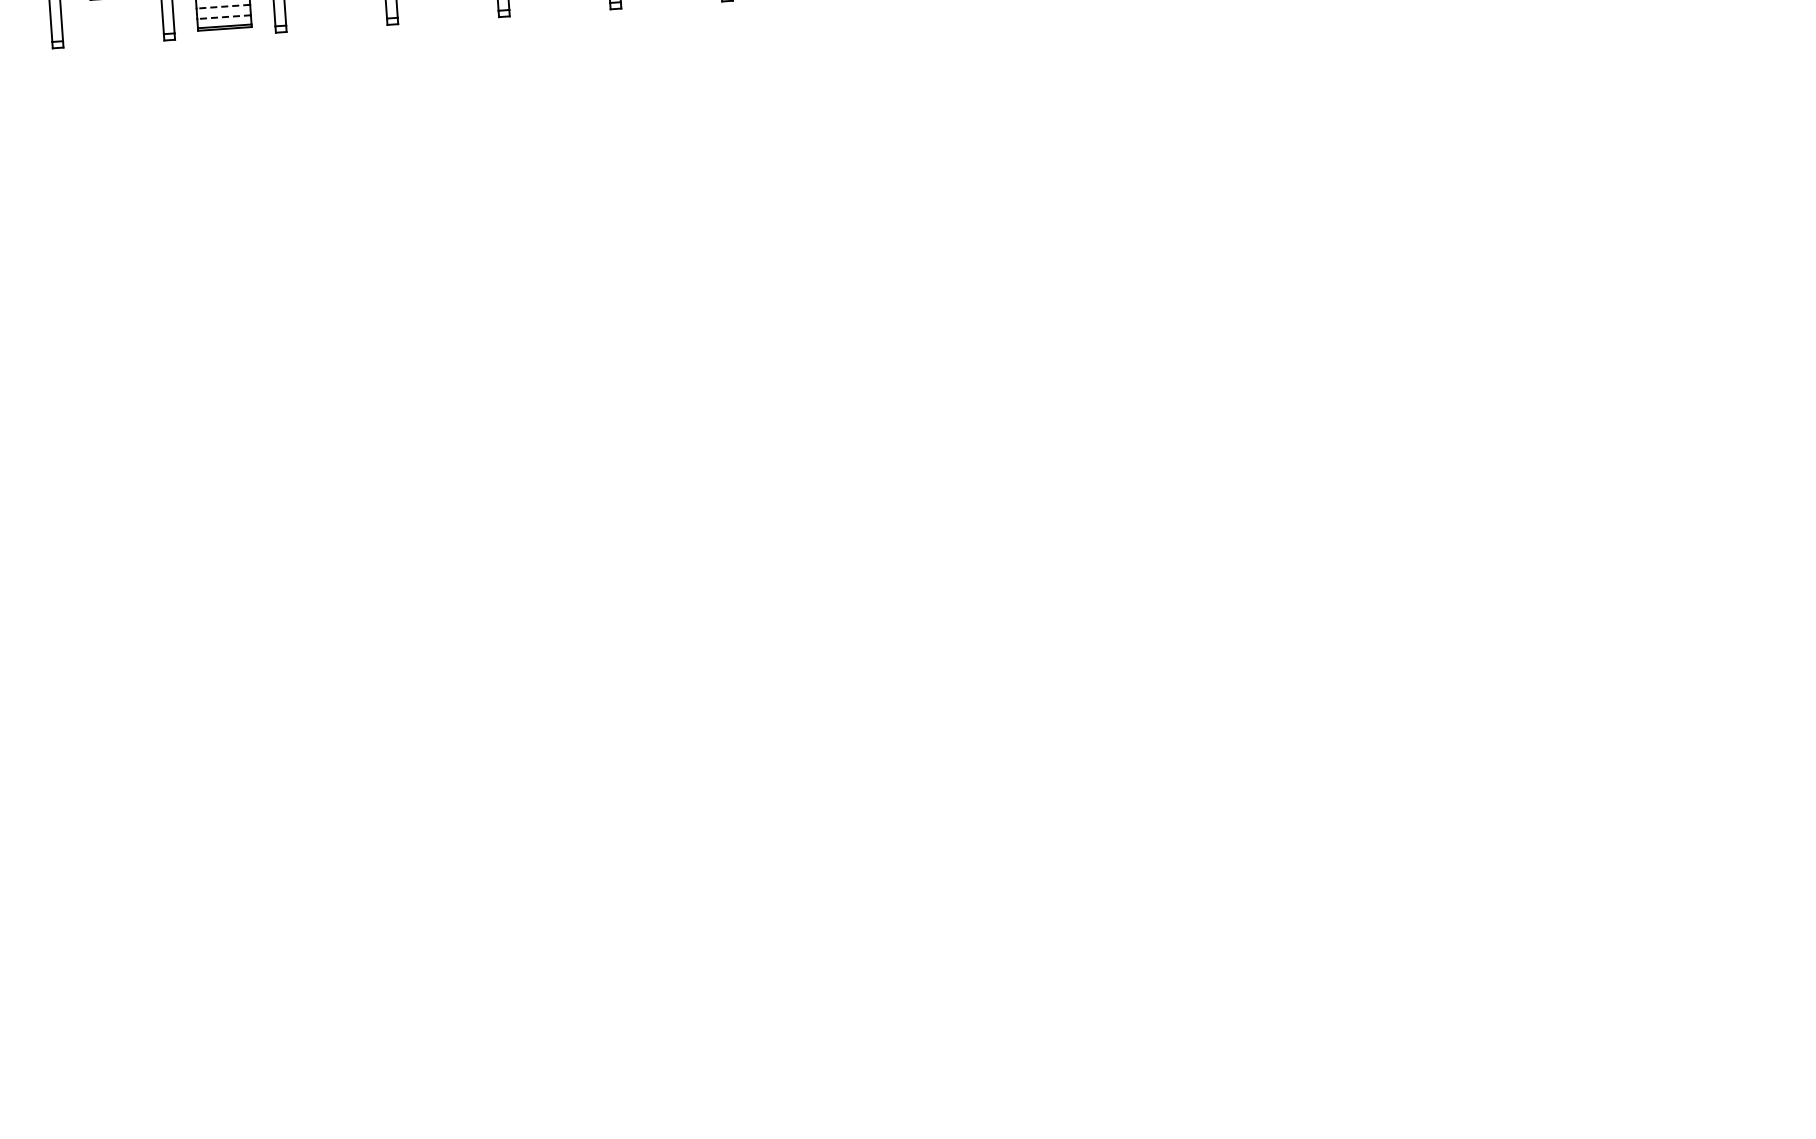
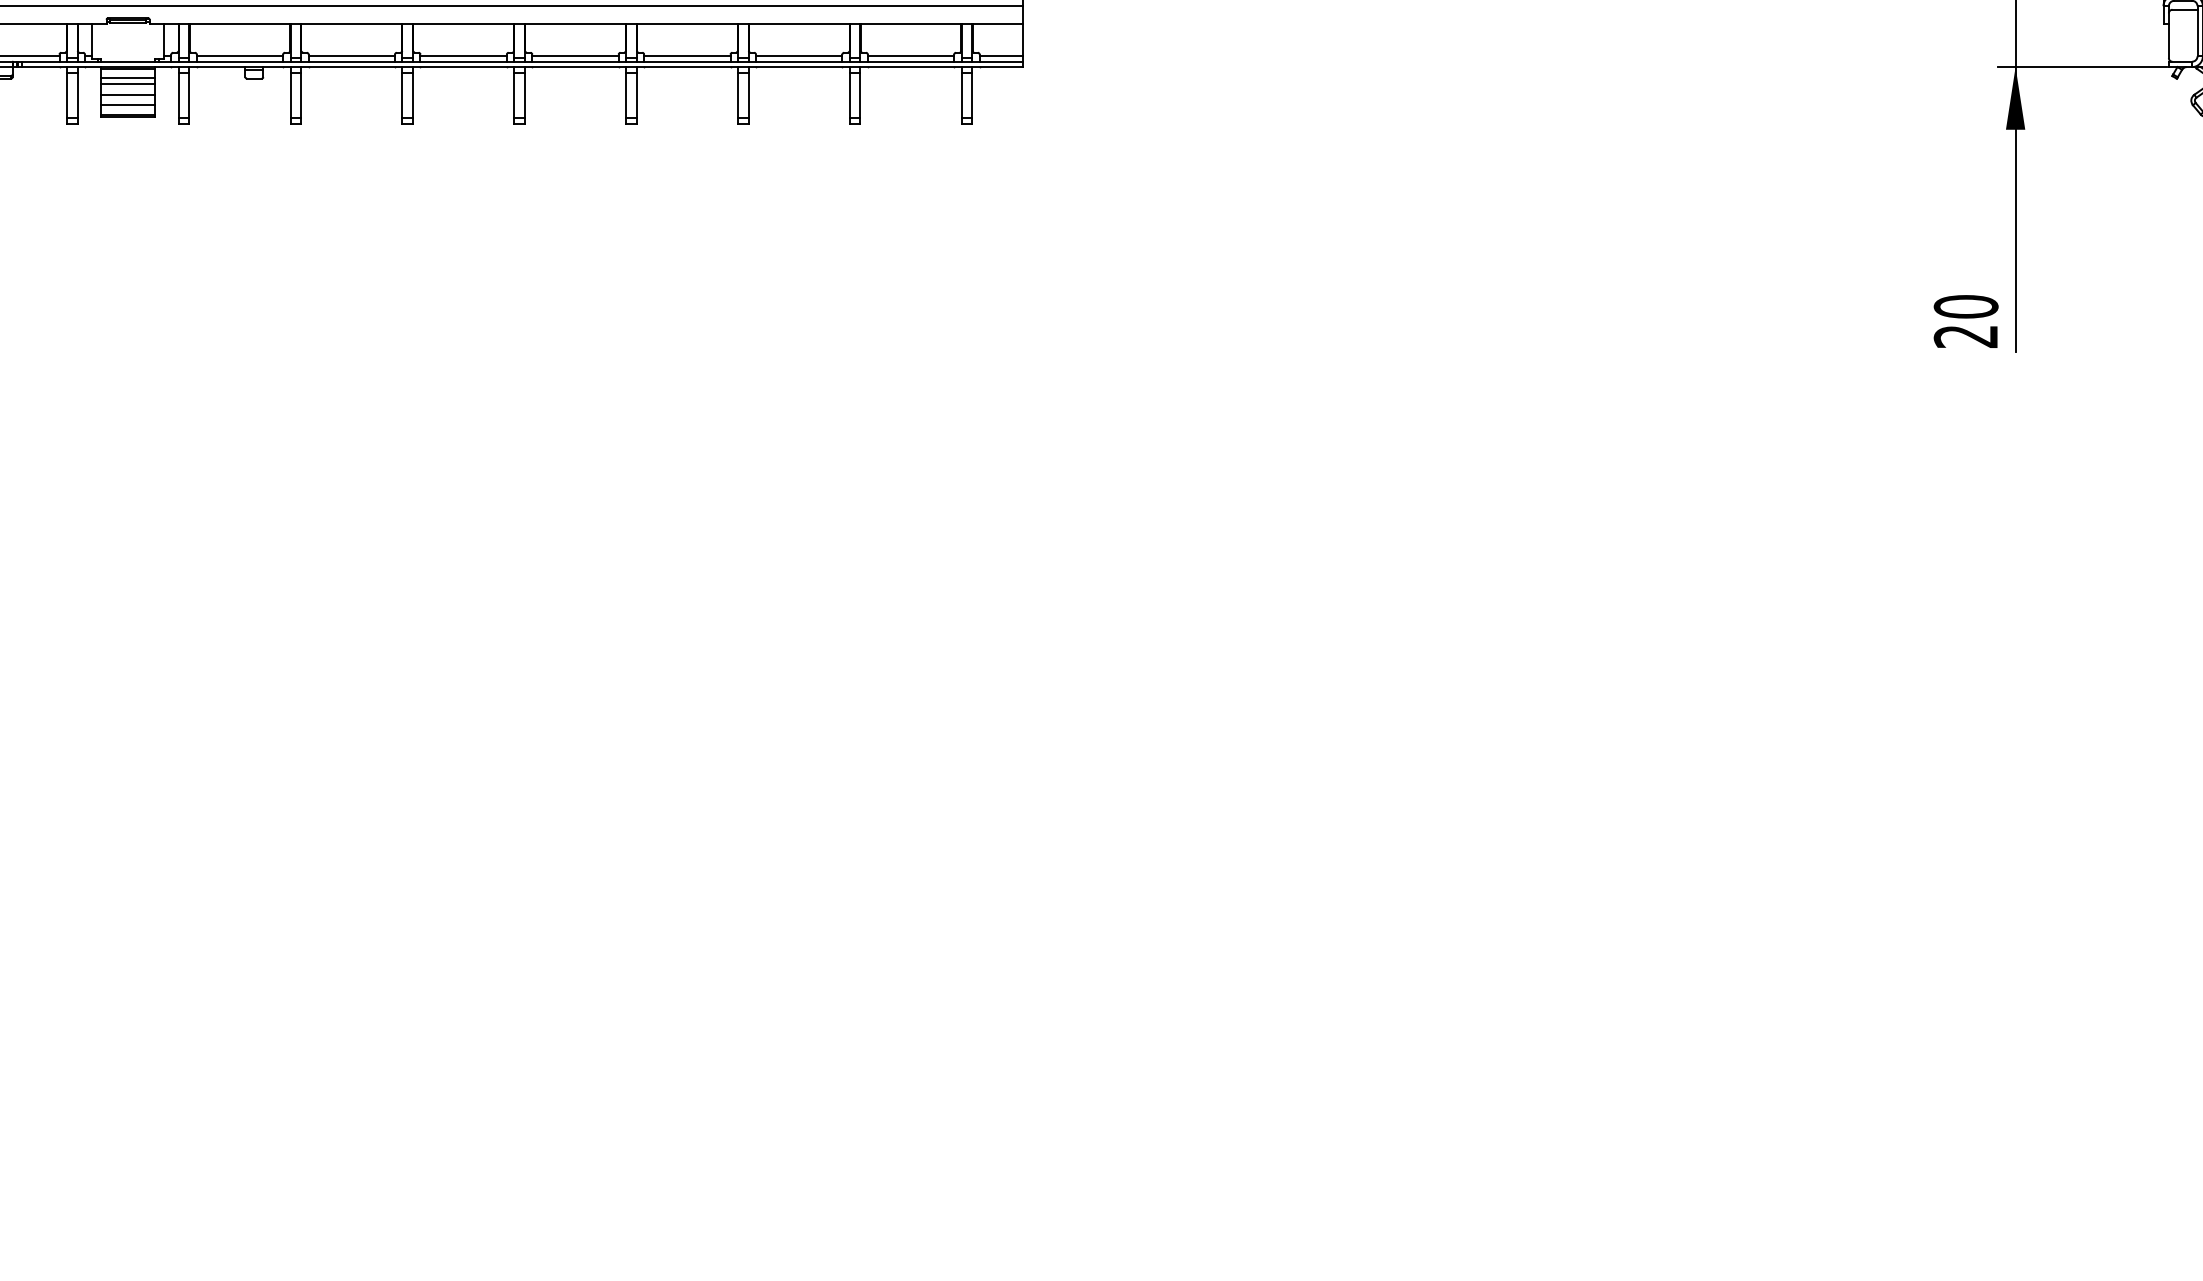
line: (223, 6) -> (128, 94), dashed -> solid
line: (224, 17) -> (128, 105), dashed -> solid

